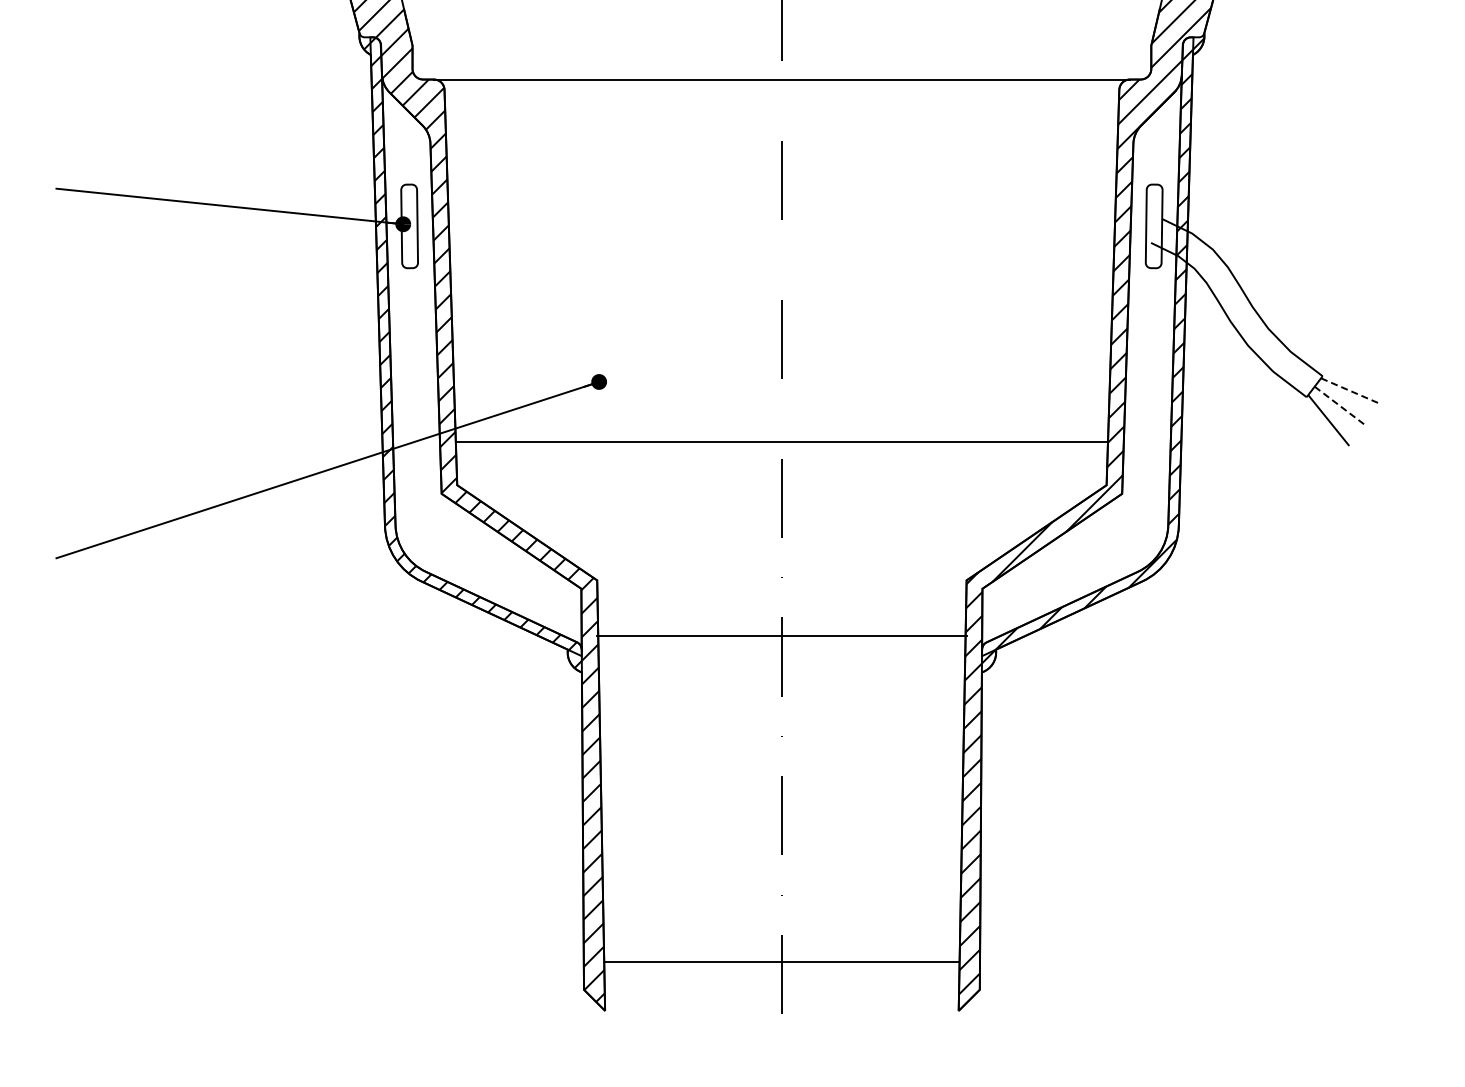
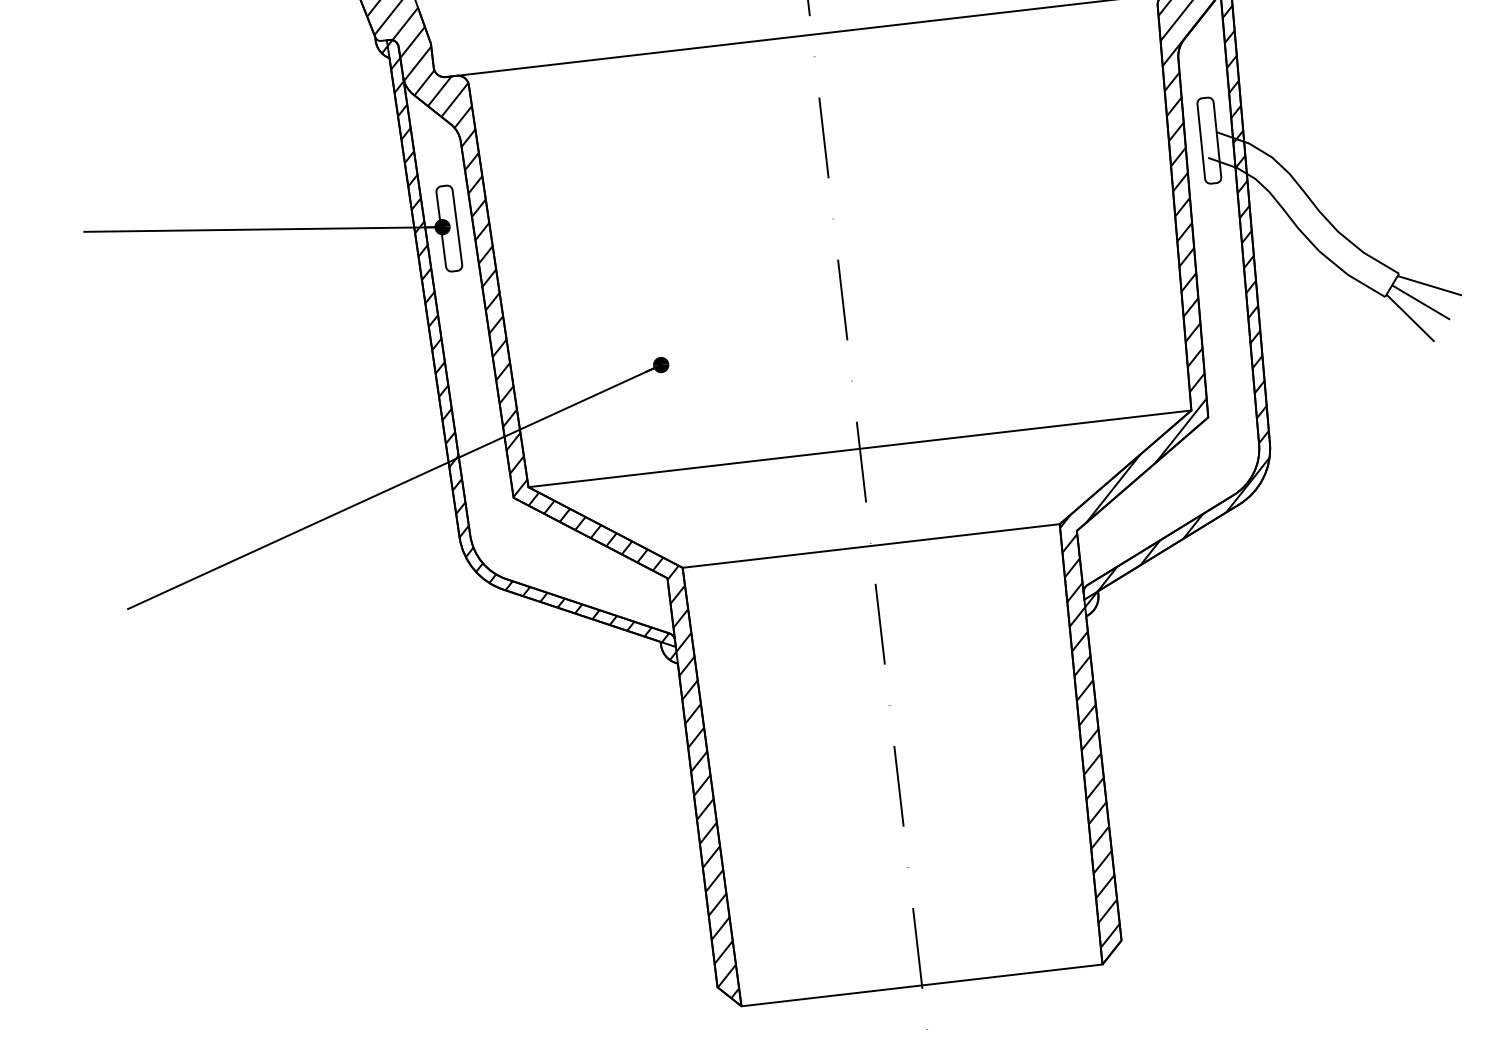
line: (1351, 391) -> (1430, 285), dashed -> solid
line: (1340, 406) -> (1420, 302), dashed -> solid
line: (781, 442) -> (859, 449), moved
line: (781, 636) -> (870, 546), moved
line: (781, 961) -> (921, 985), moved

